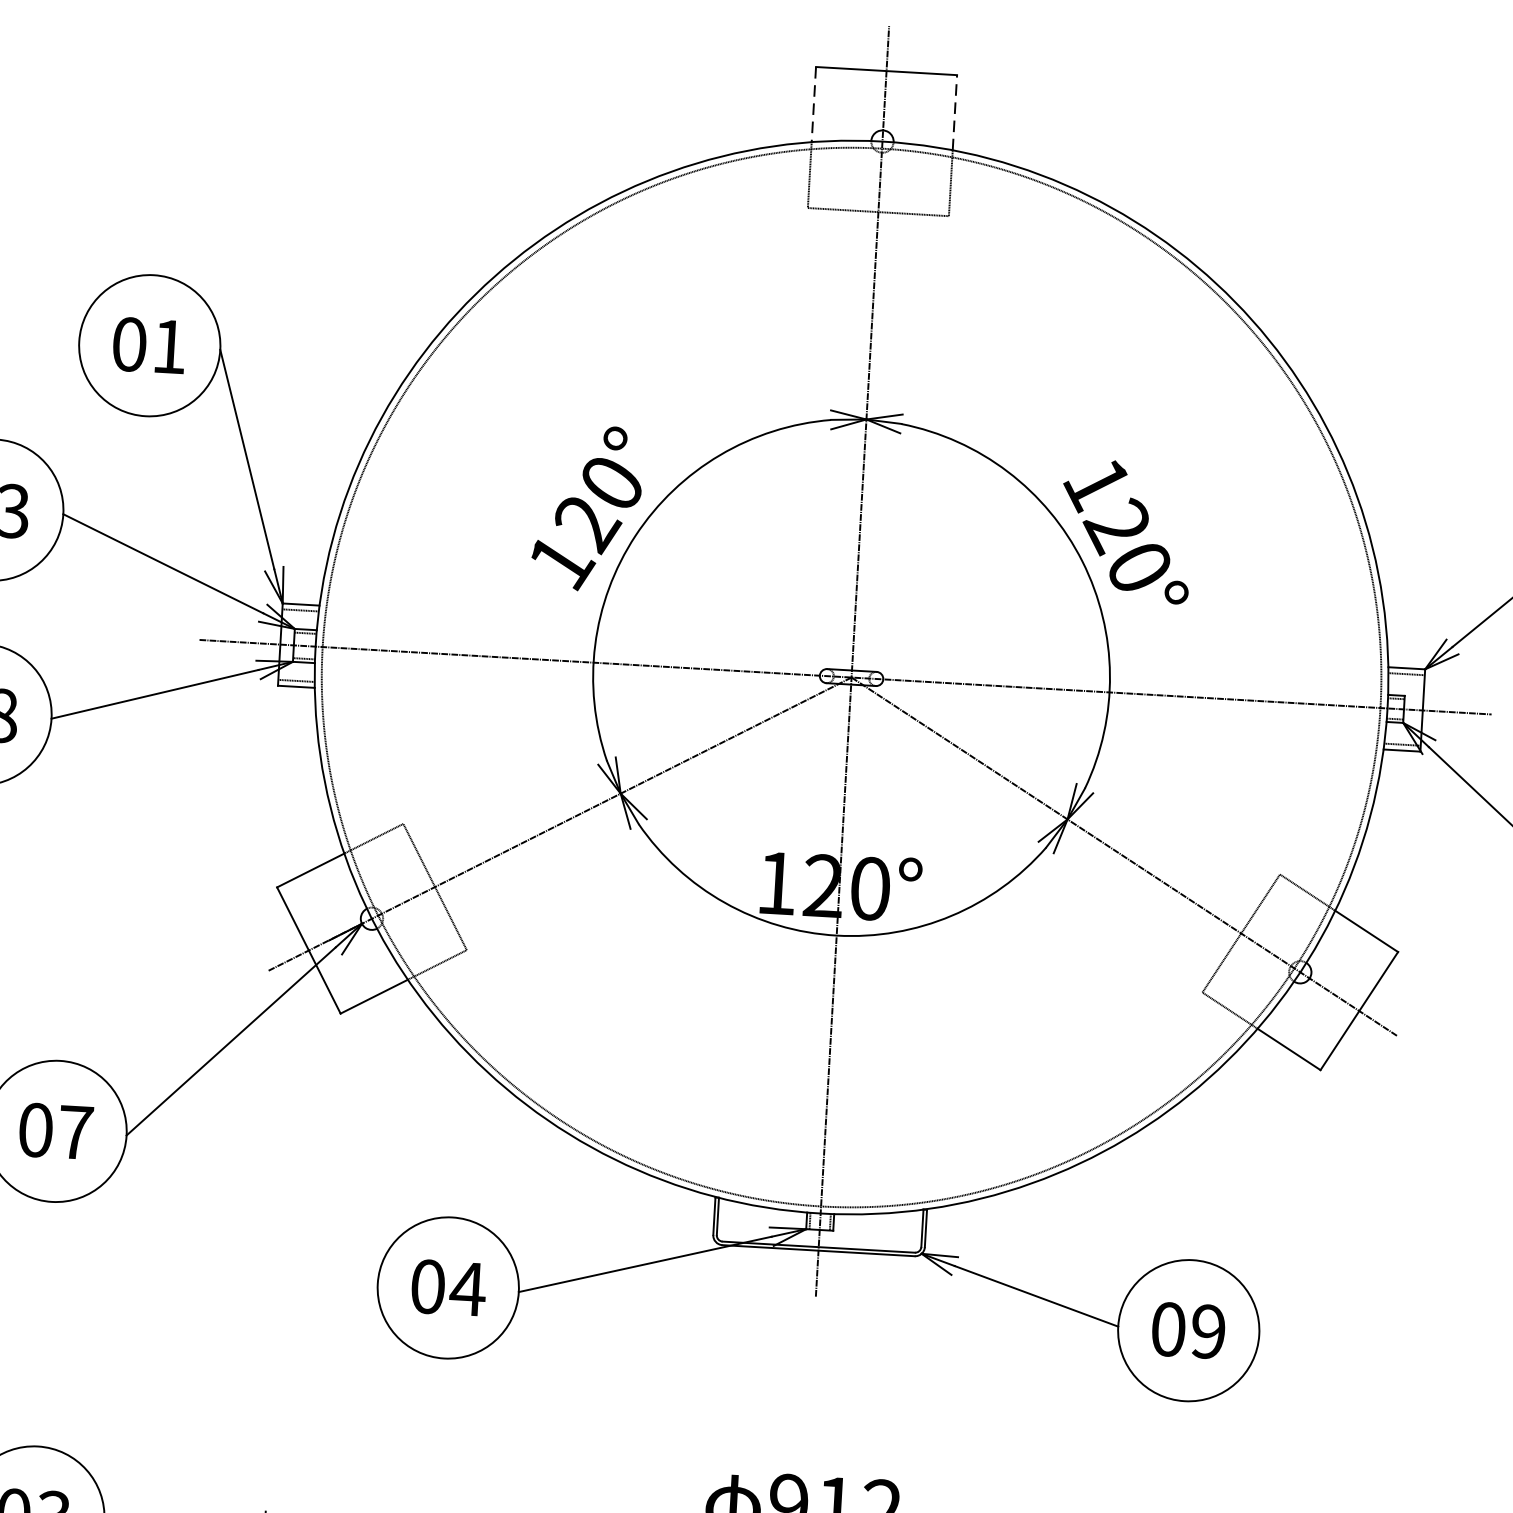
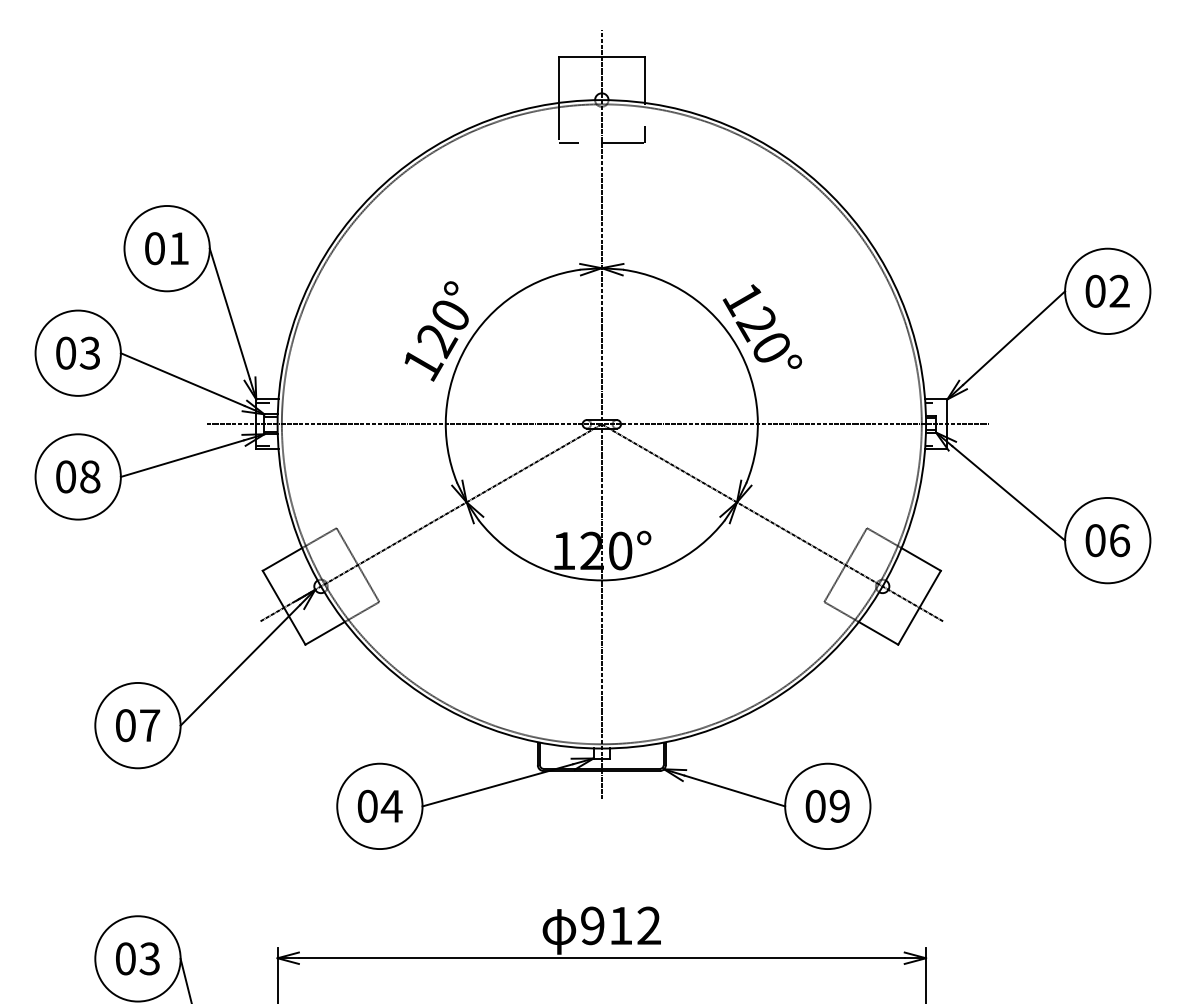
line: (814, 105) -> (559, 80), dashed -> solid
line: (954, 113) -> (644, 80), dashed -> solid

